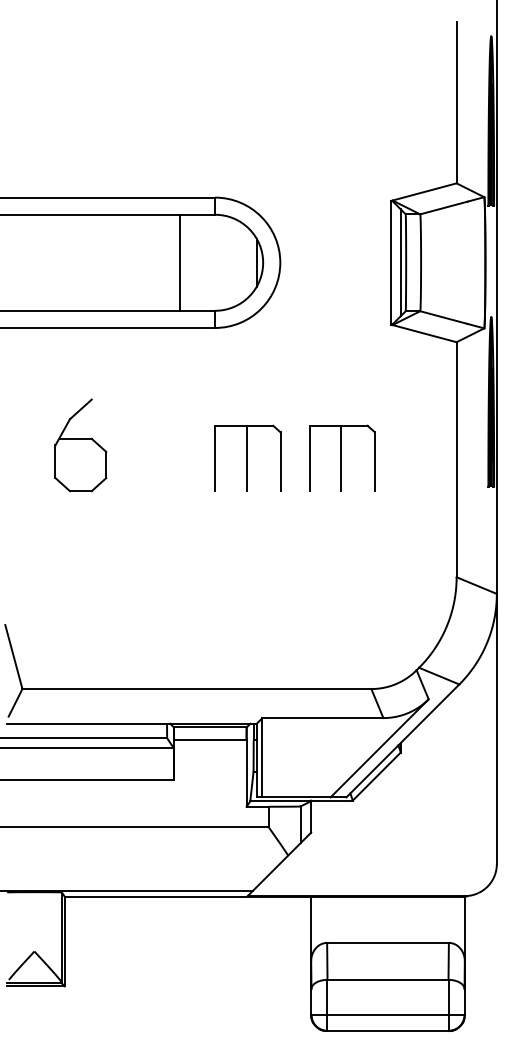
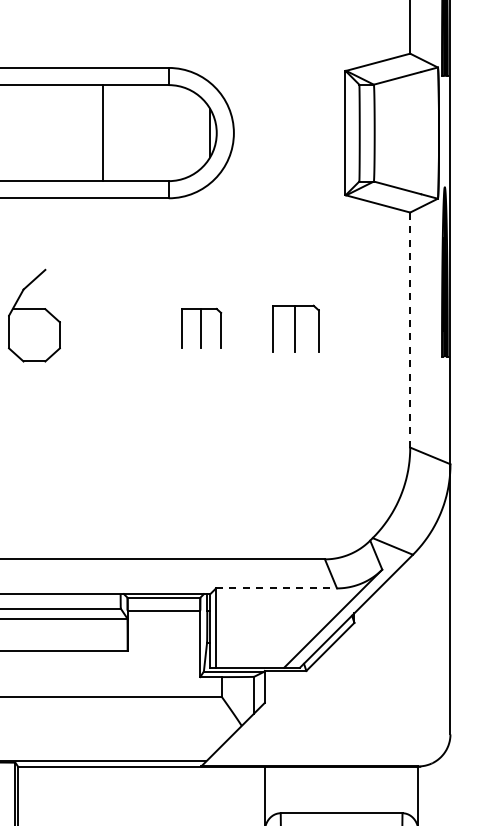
line: (179, 262) -> (102, 132), moved
line: (400, 262) -> (354, 132), removed
part: (247, 457) -> (201, 327), size x0.6
part: (342, 457) -> (296, 327), size x0.7
line: (456, 459) -> (410, 329), solid -> dashed
line: (323, 718) -> (277, 588), solid -> dashed

